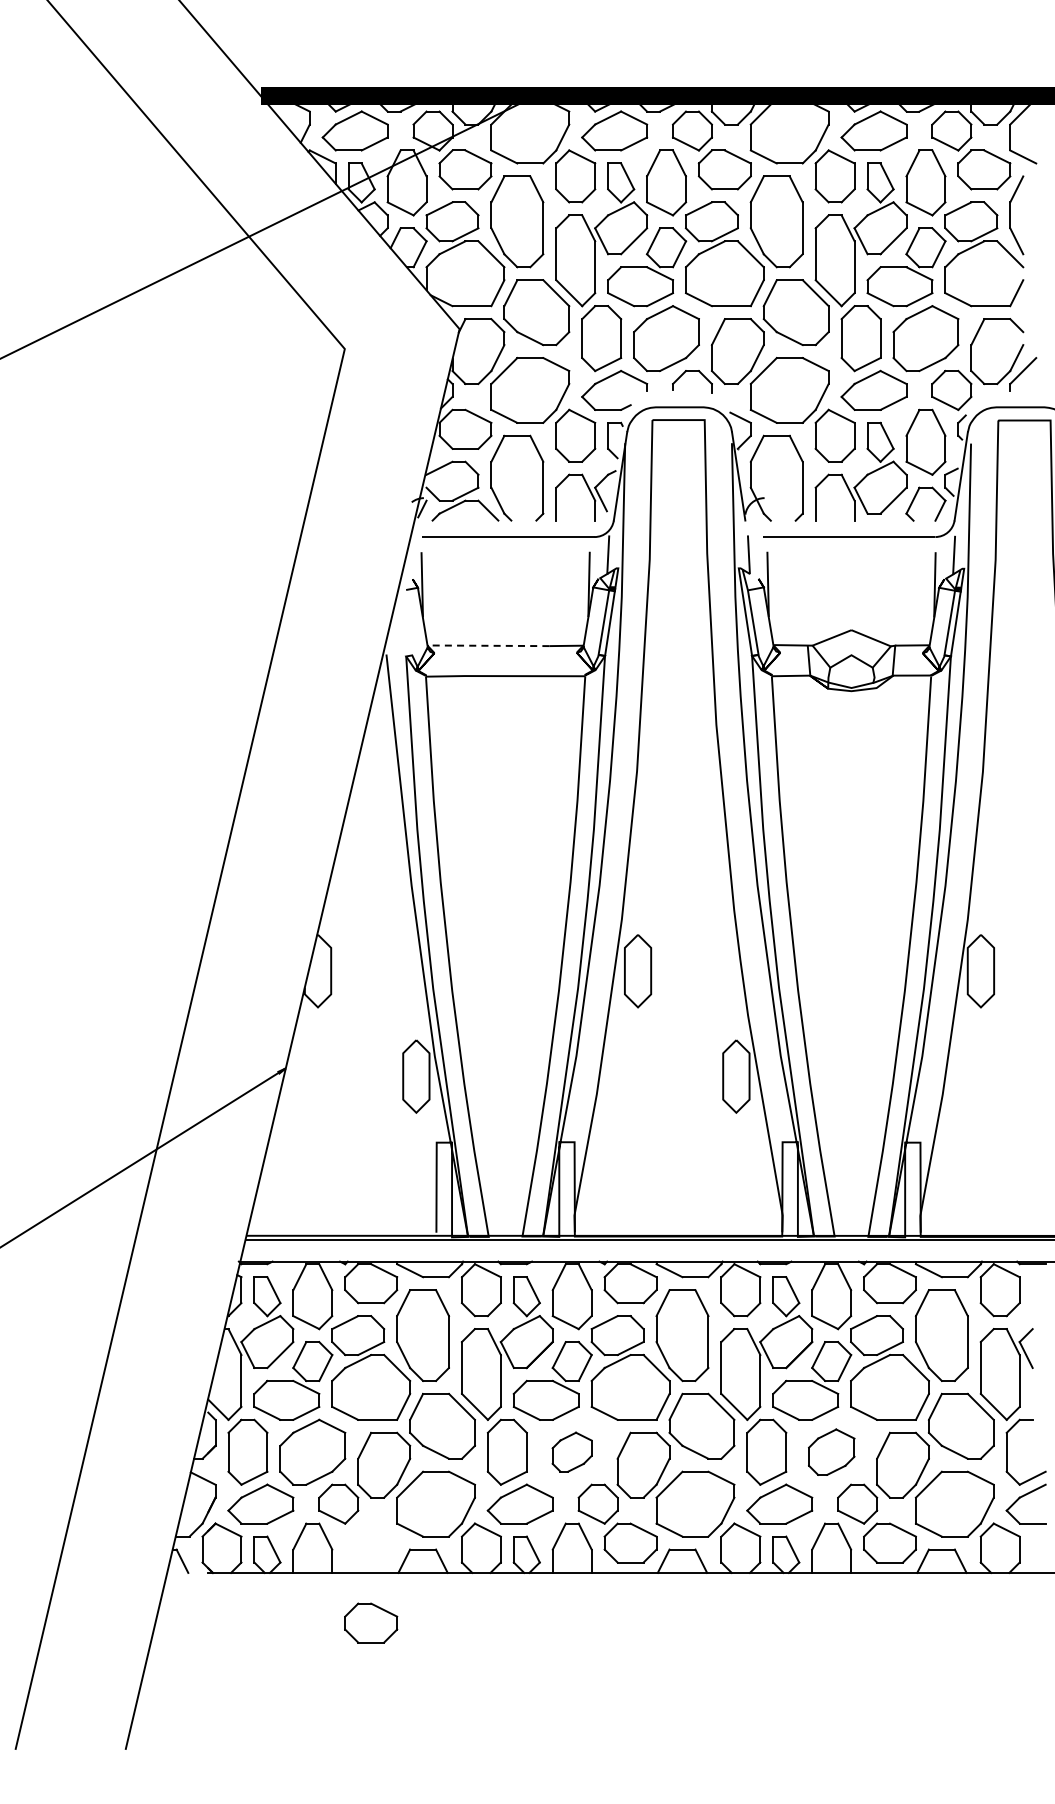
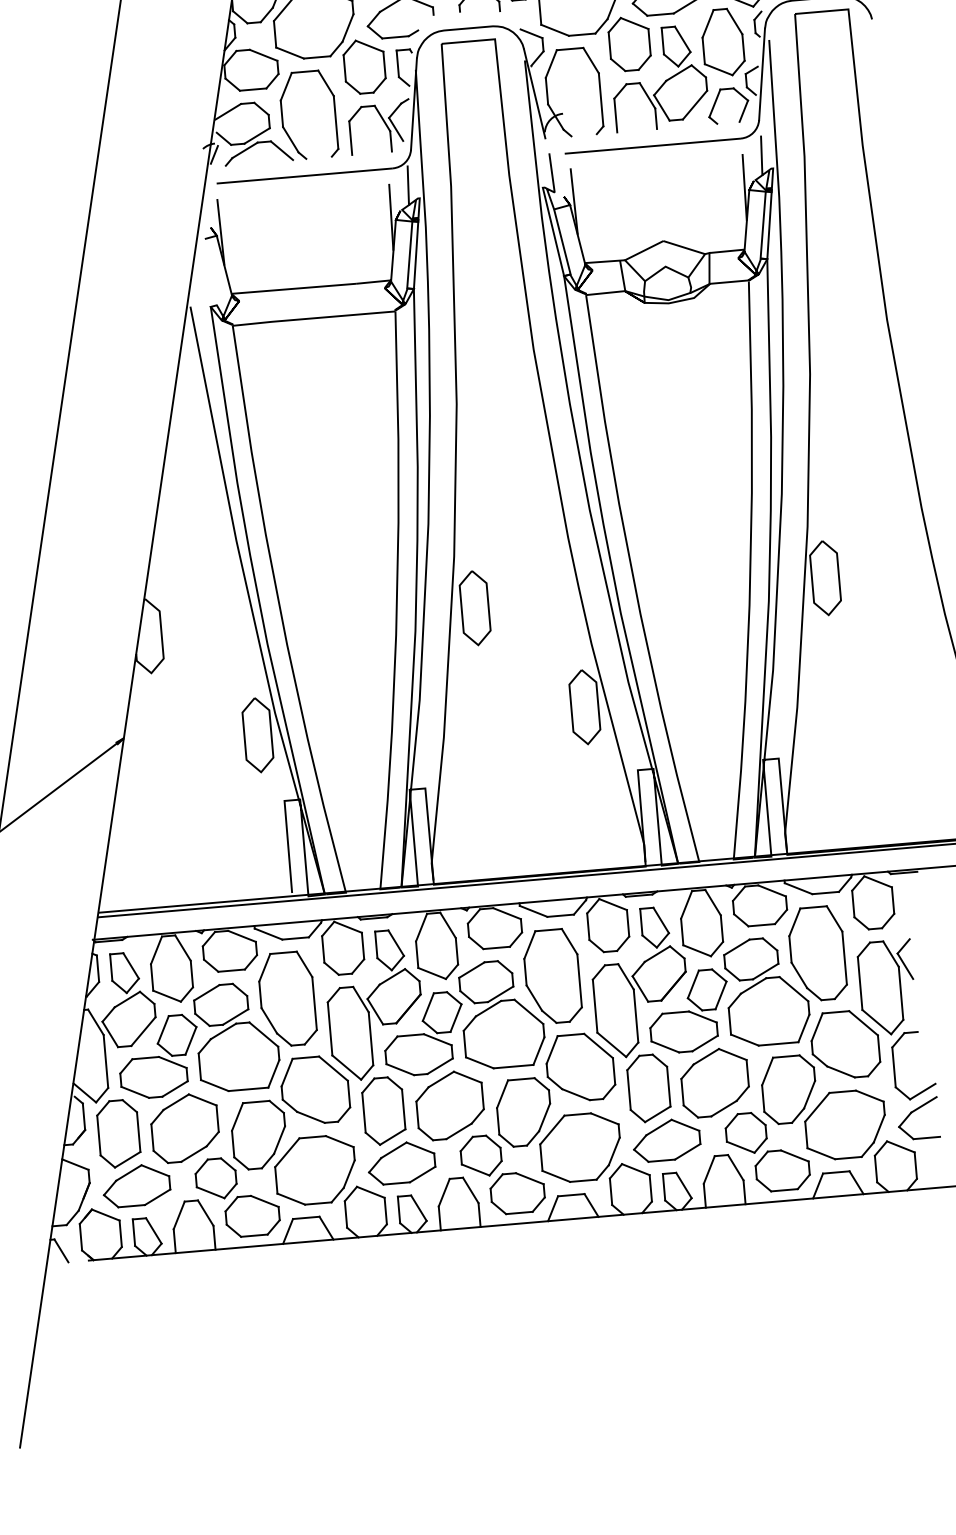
line: (488, 645) -> (293, 288), dashed -> solid
part: (571, 1451) -> (449, 1104), size x1.67
part: (831, 1451) -> (714, 1081), size x1.43
part: (371, 1622) -> (252, 1215), moved

